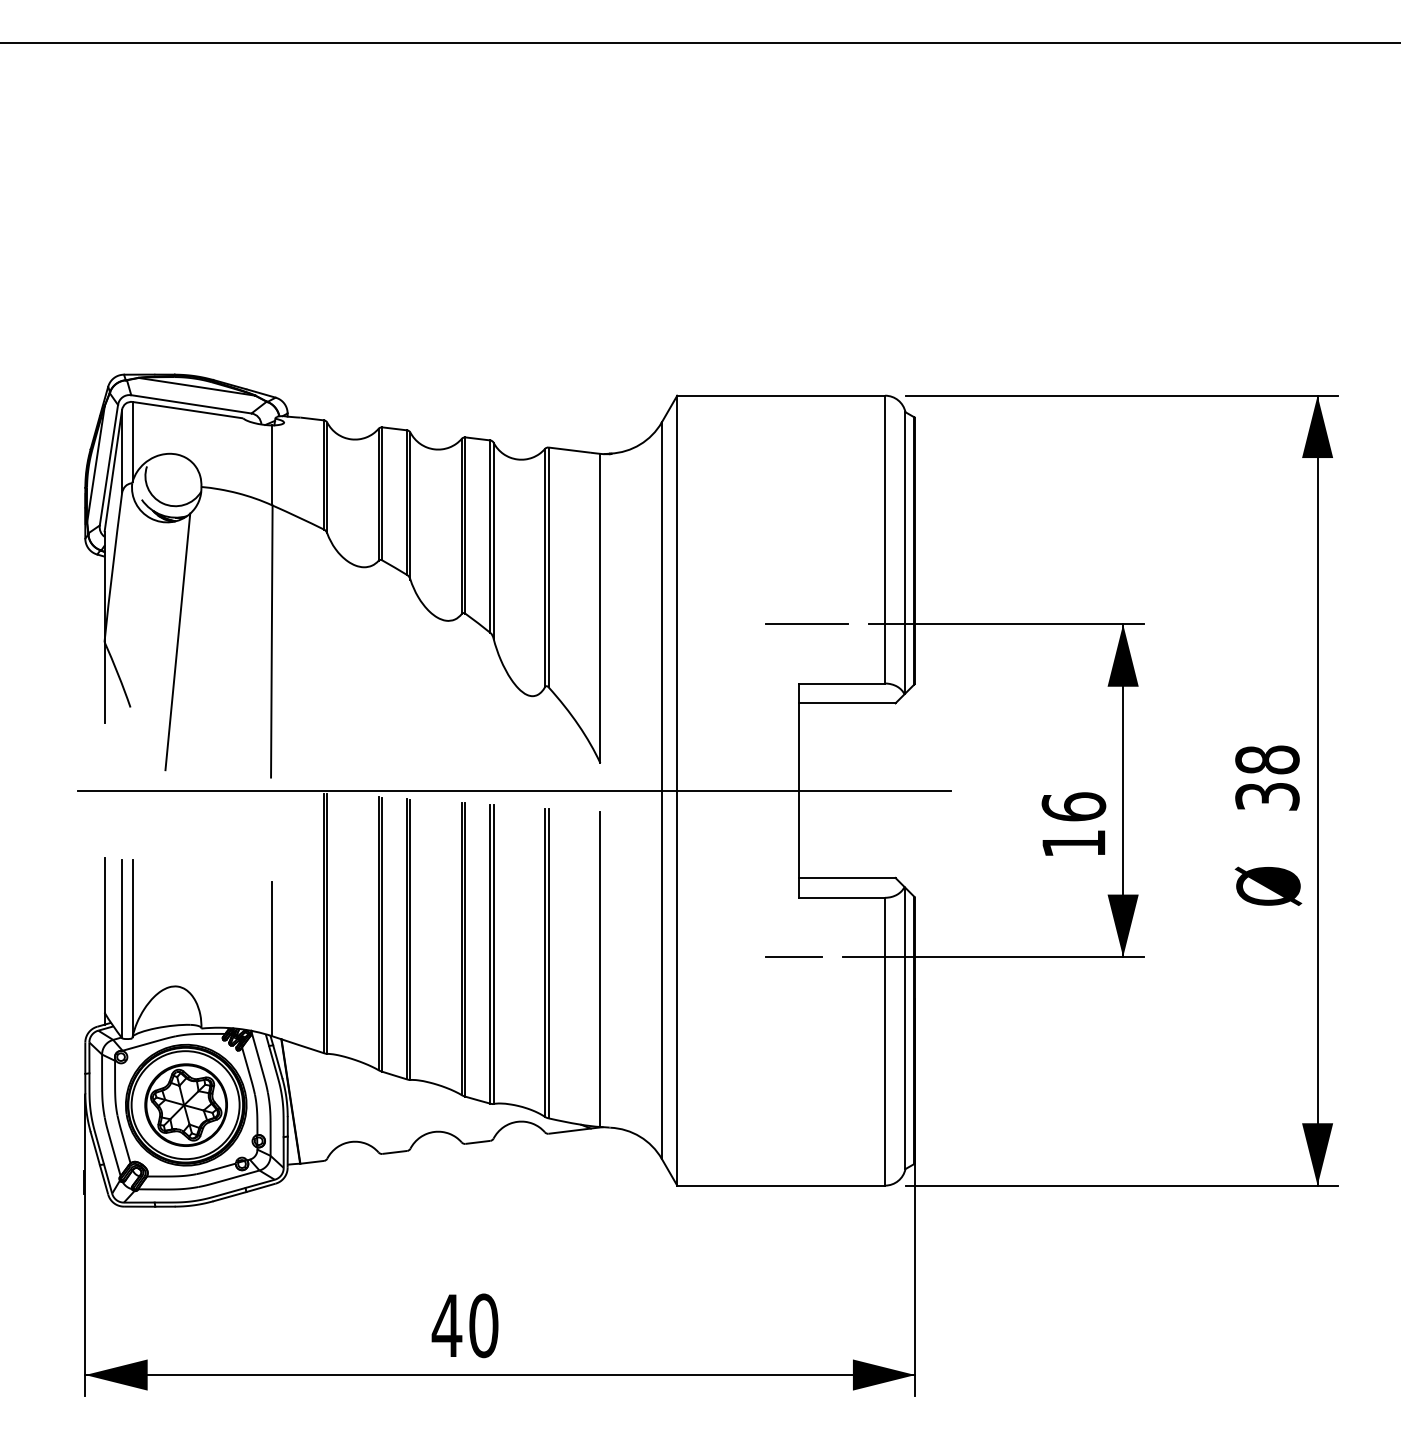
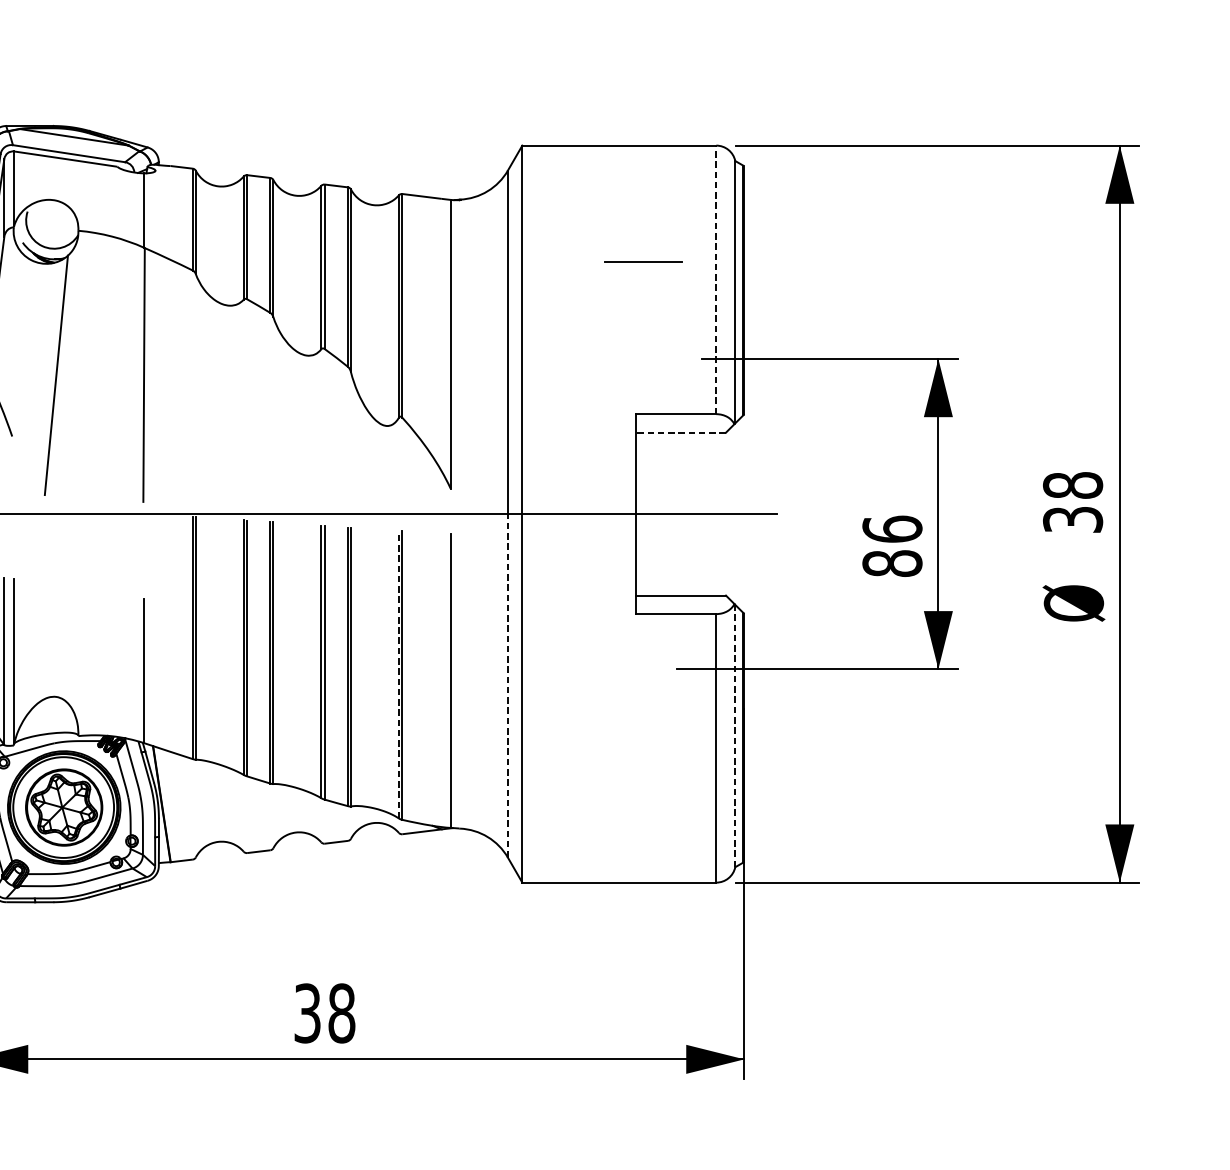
line: (885, 539) -> (716, 279), solid -> dashed
line: (806, 623) -> (642, 261), moved
line: (846, 703) -> (680, 432), solid -> dashed
text: (1073, 843) -> (892, 563), 16 -> 86
line: (793, 956) -> (630, 668), removed
line: (544, 962) -> (398, 674), solid -> dashed
line: (661, 974) -> (507, 685), solid -> dashed
line: (905, 1028) -> (735, 736), solid -> dashed
text: (464, 1325) -> (323, 1013), 40 -> 38

